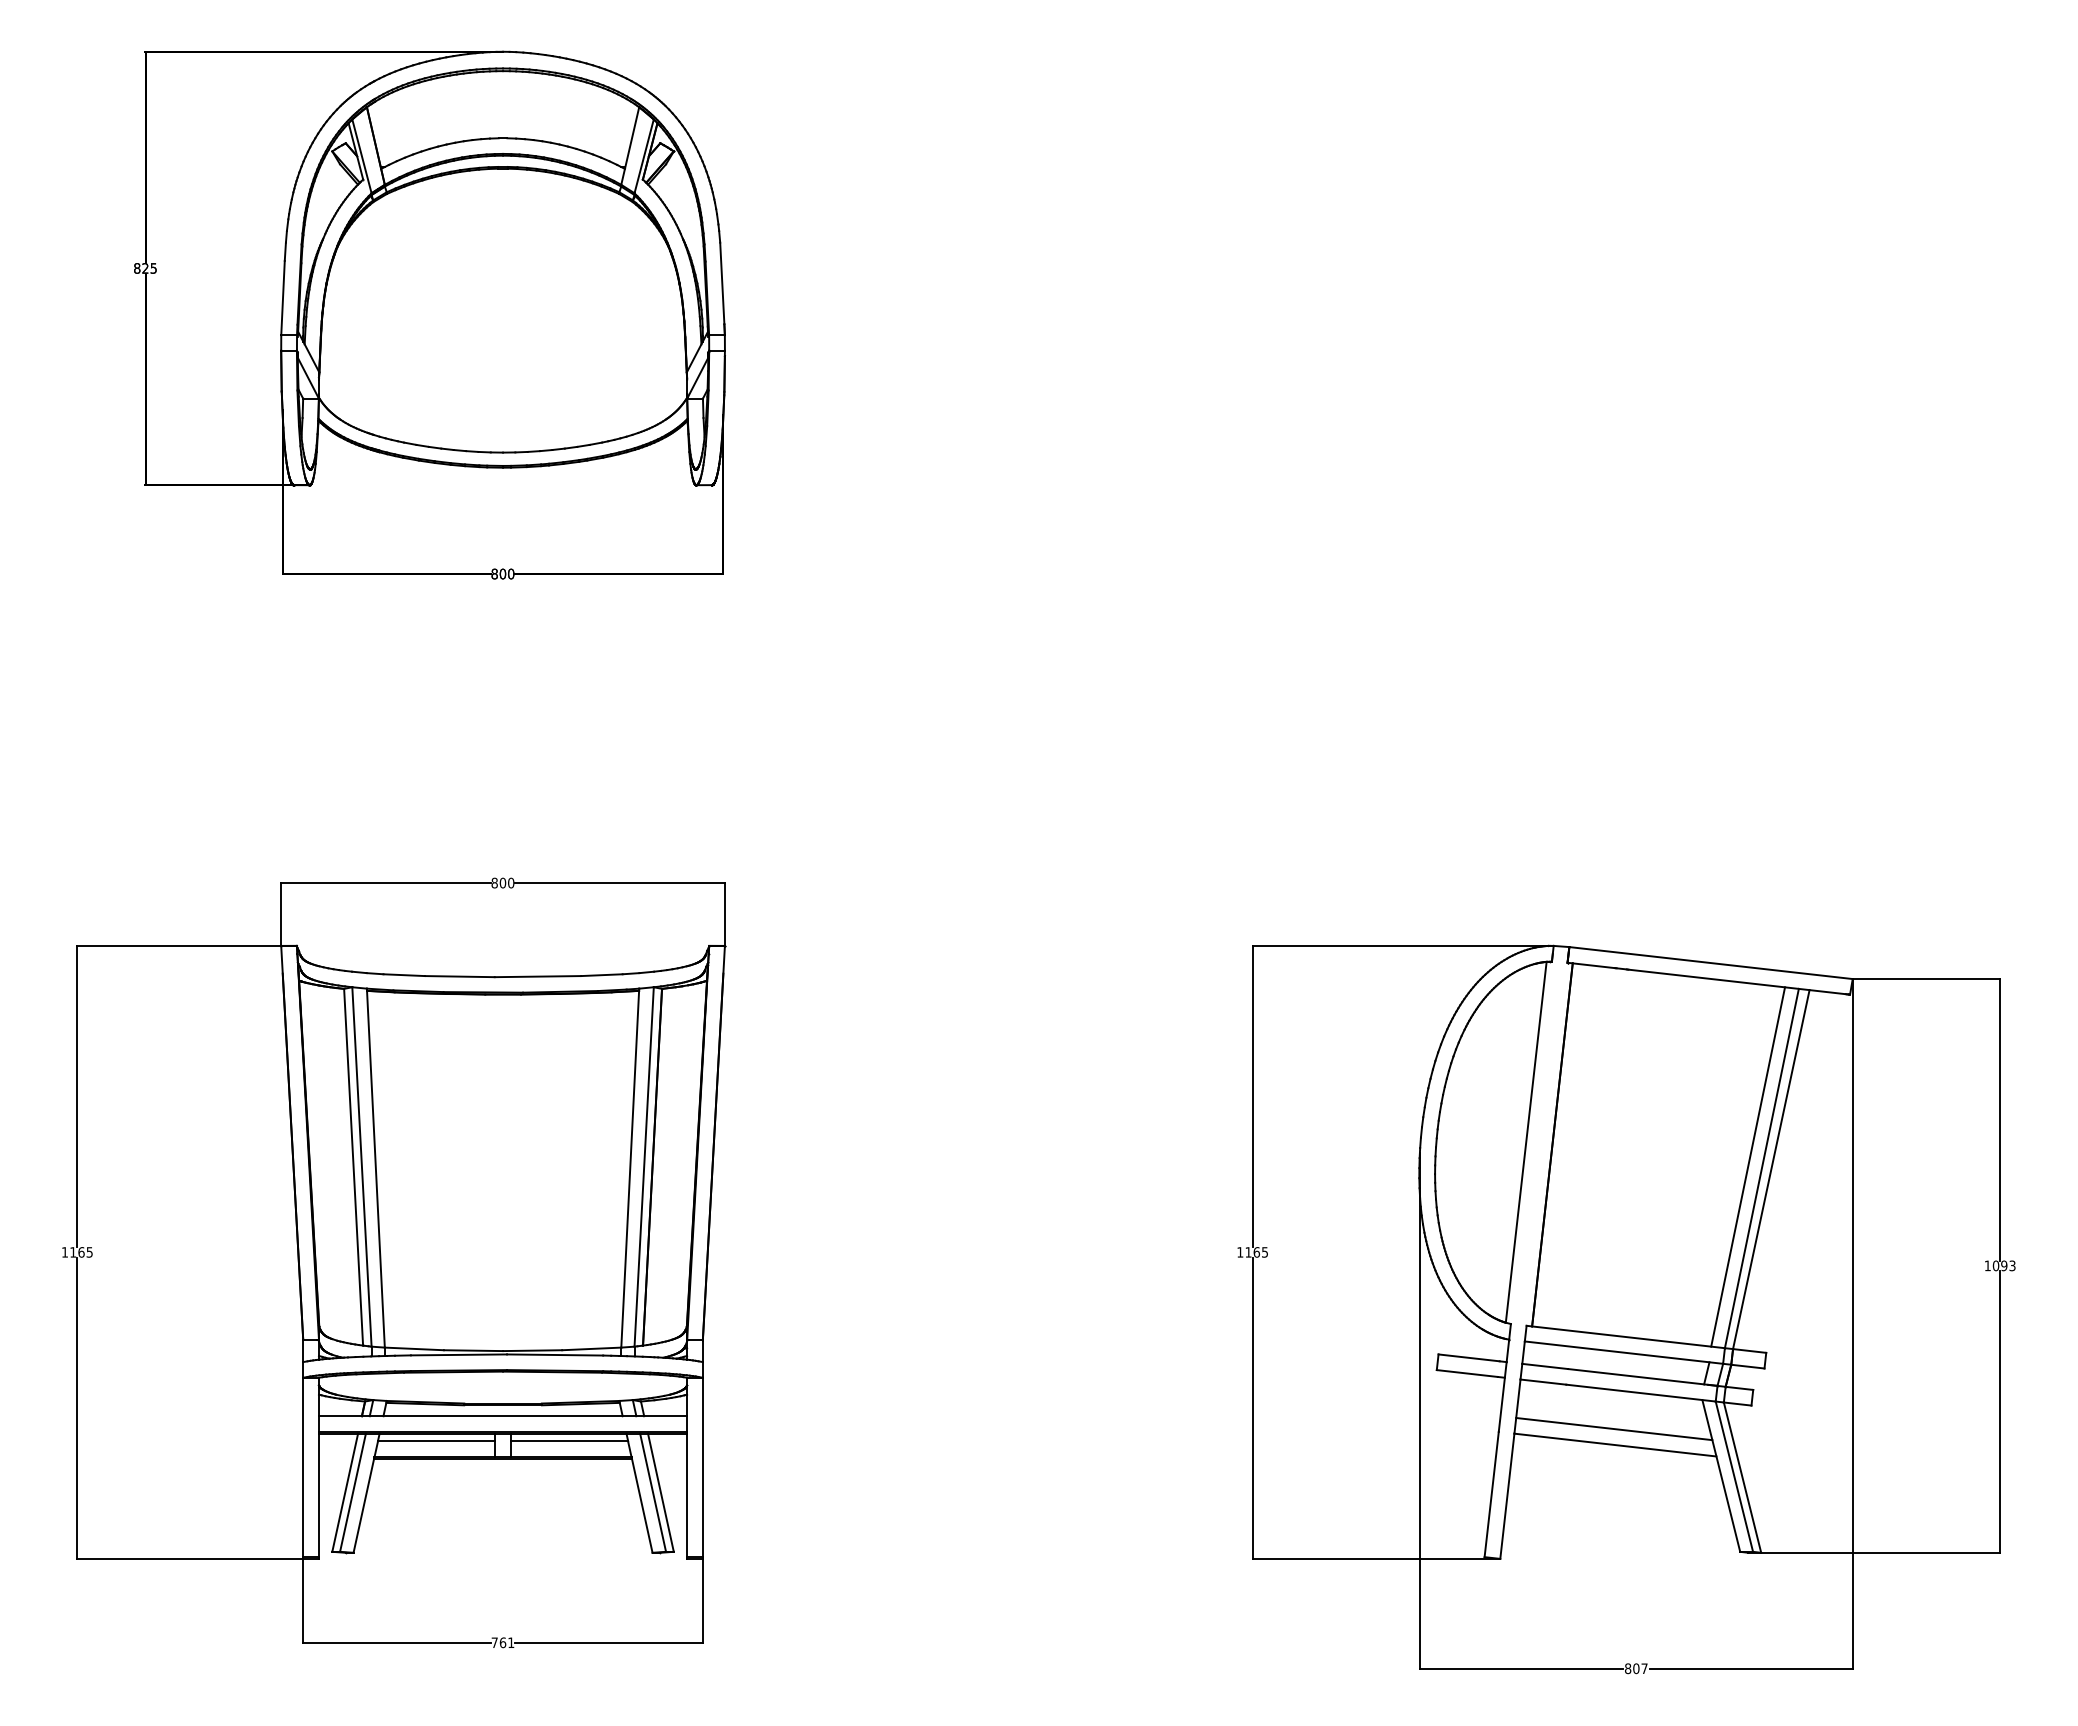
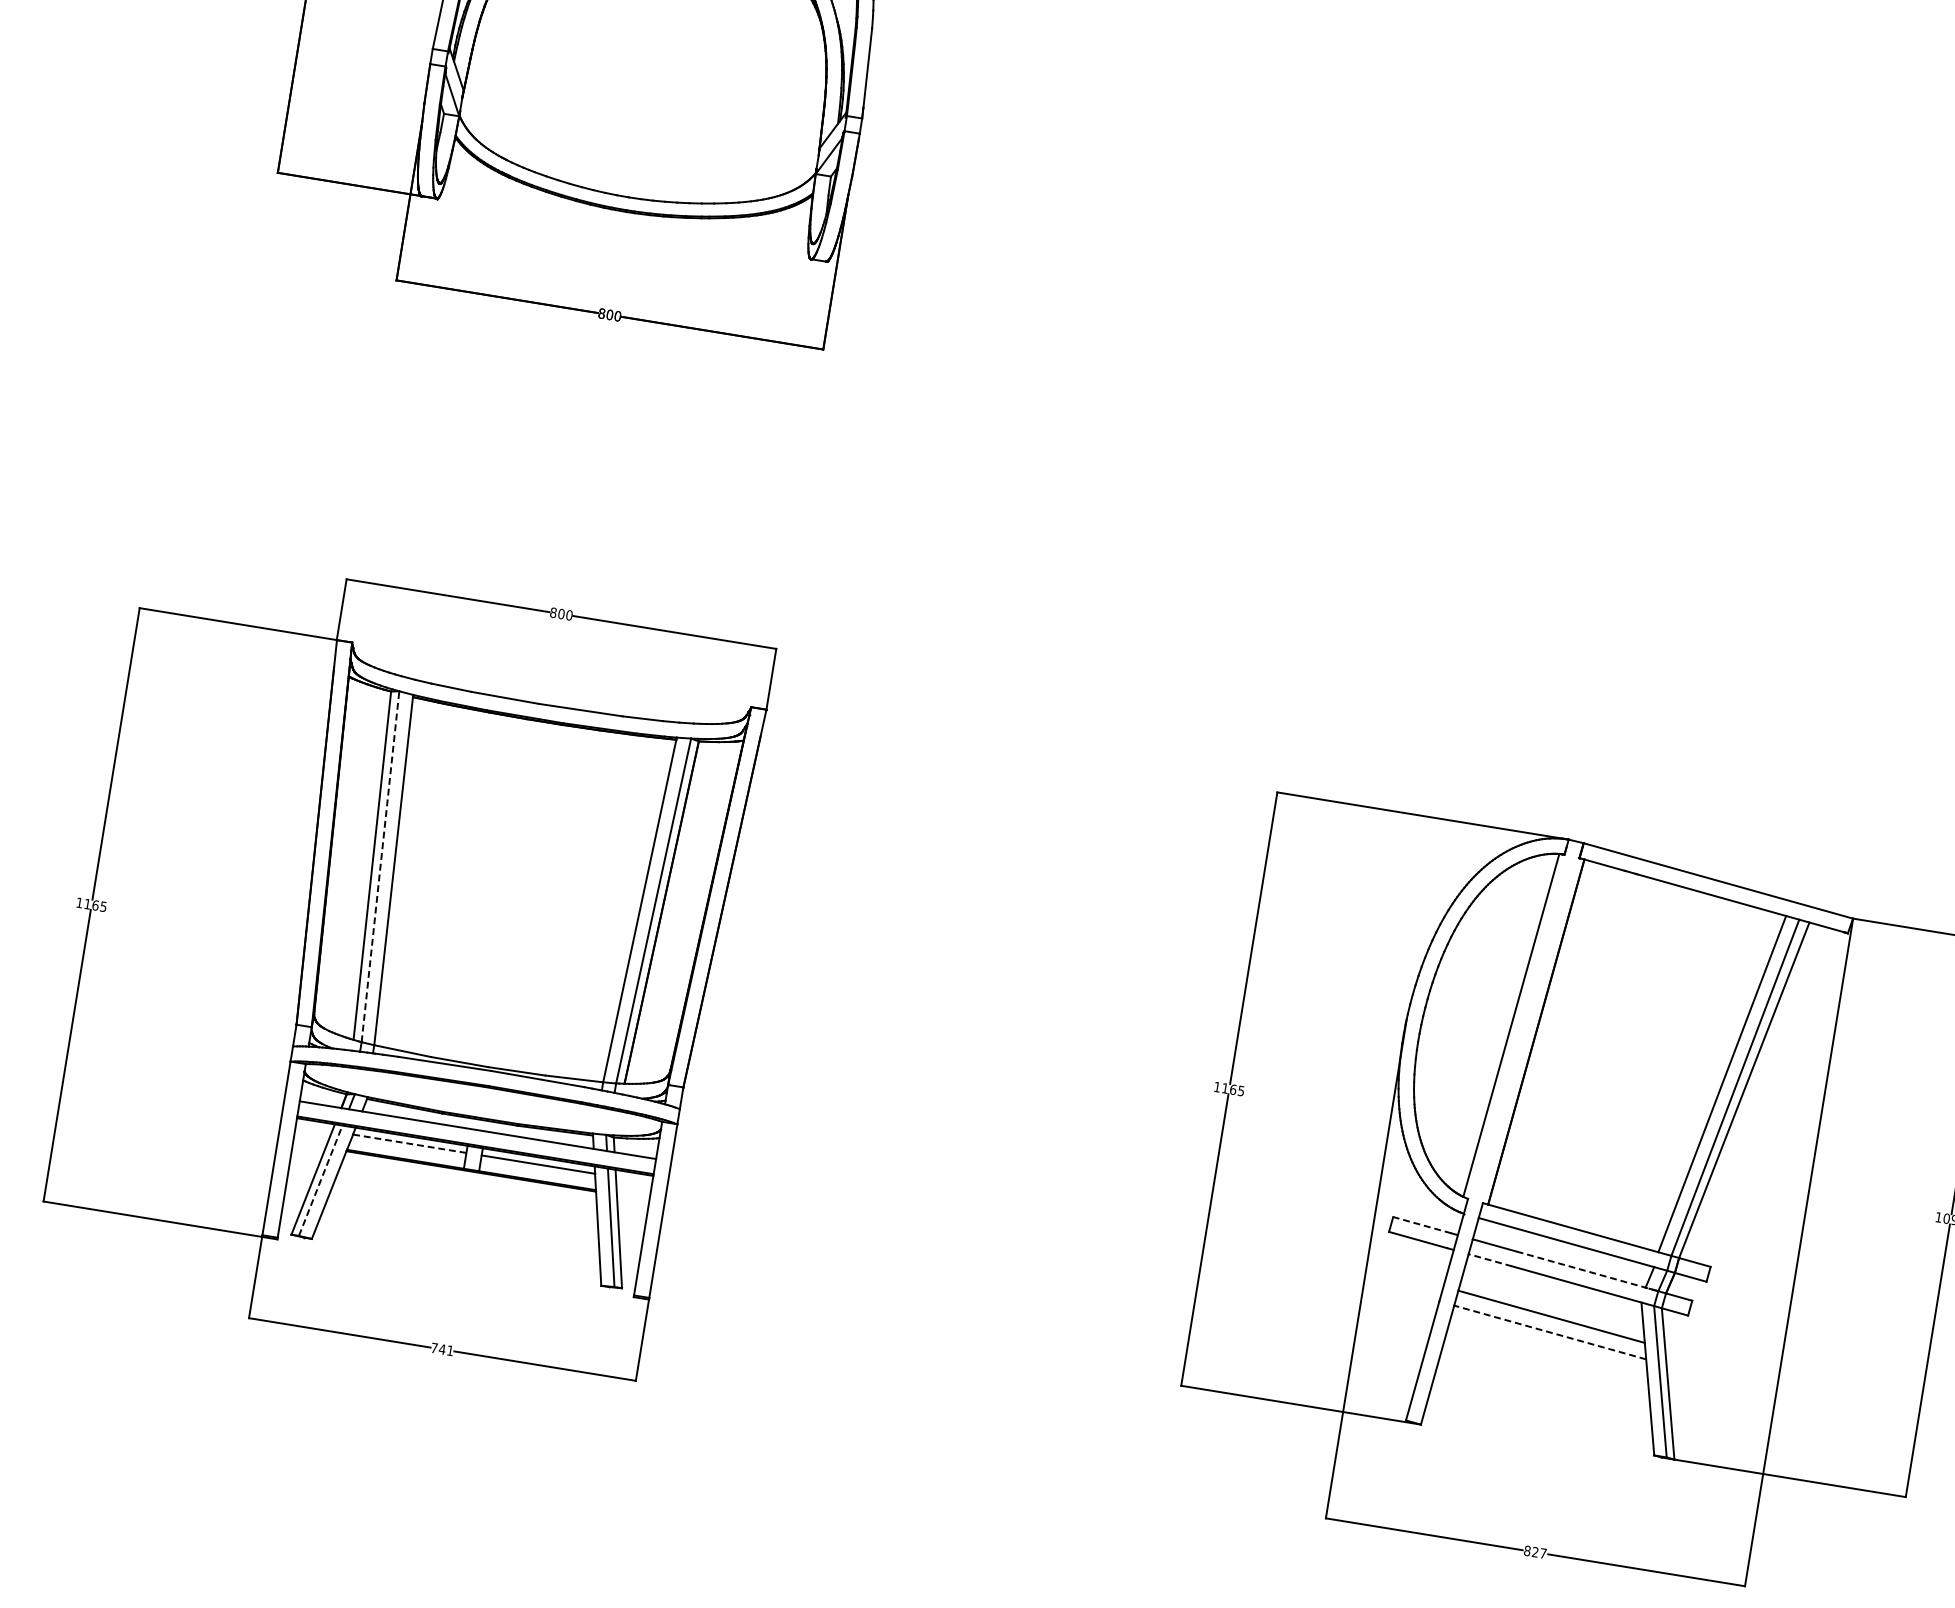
line: (361, 1166) -> (380, 866), solid -> dashed
line: (1469, 1357) -> (1422, 1224), solid -> dashed
line: (1642, 1377) -> (1587, 1271), solid -> dashed
line: (1542, 1382) -> (1489, 1260), solid -> dashed
line: (436, 1441) -> (409, 1144), solid -> dashed
line: (1615, 1445) -> (1550, 1332), solid -> dashed
line: (353, 1492) -> (321, 1180), solid -> dashed
text: (502, 1642) -> (441, 1349), 761 -> 741
text: (1636, 1668) -> (1535, 1552), 807 -> 827

